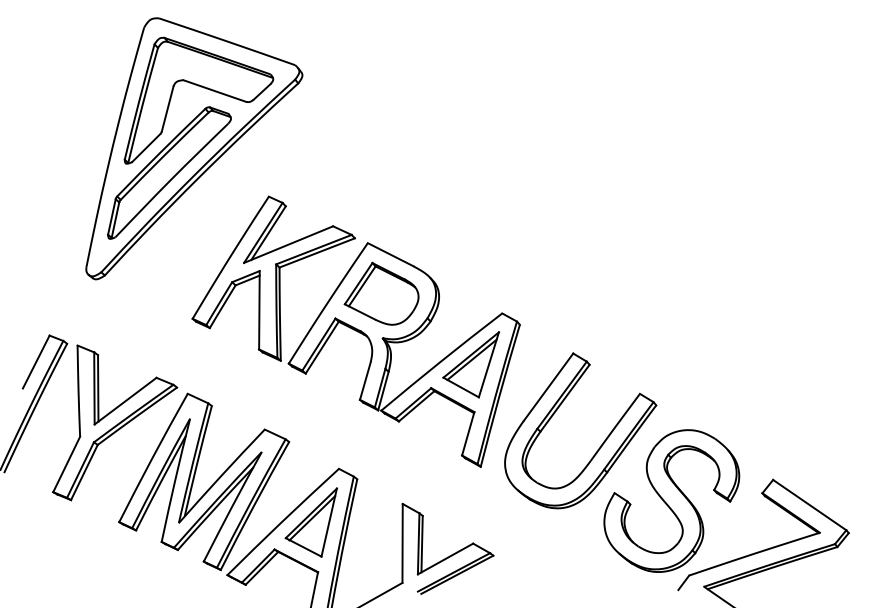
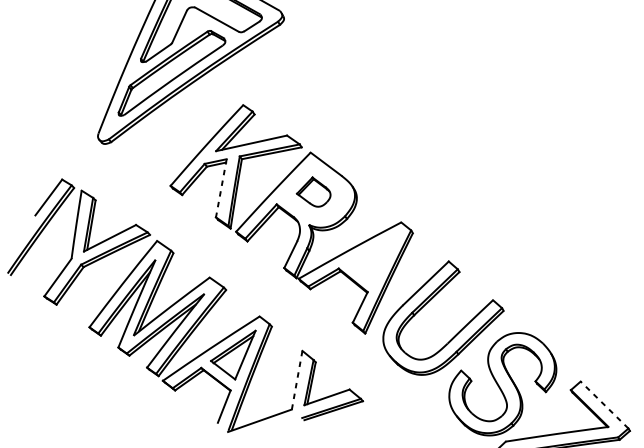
part: (381, 293) -> (314, 191), size x0.6
line: (259, 310) -> (221, 188), solid -> dashed
part: (470, 364) -> (371, 256), removed
line: (809, 504) -> (604, 404), solid -> dashed
line: (402, 543) -> (297, 380), solid -> dashed

